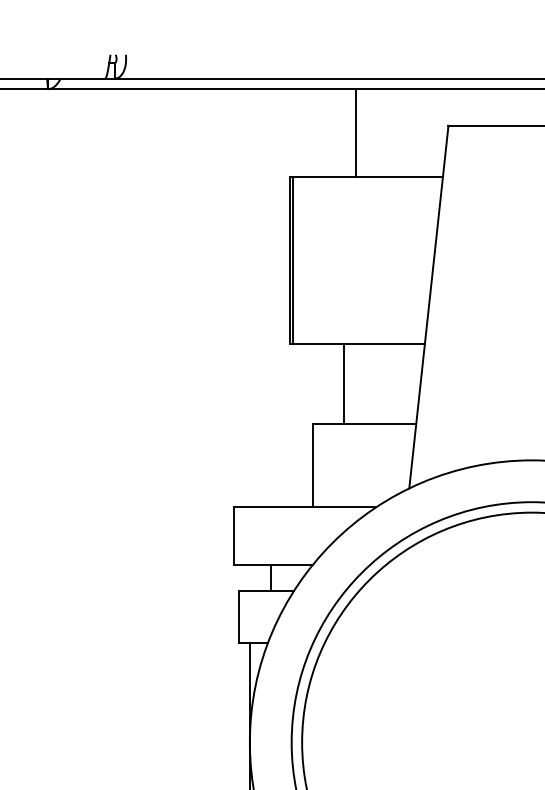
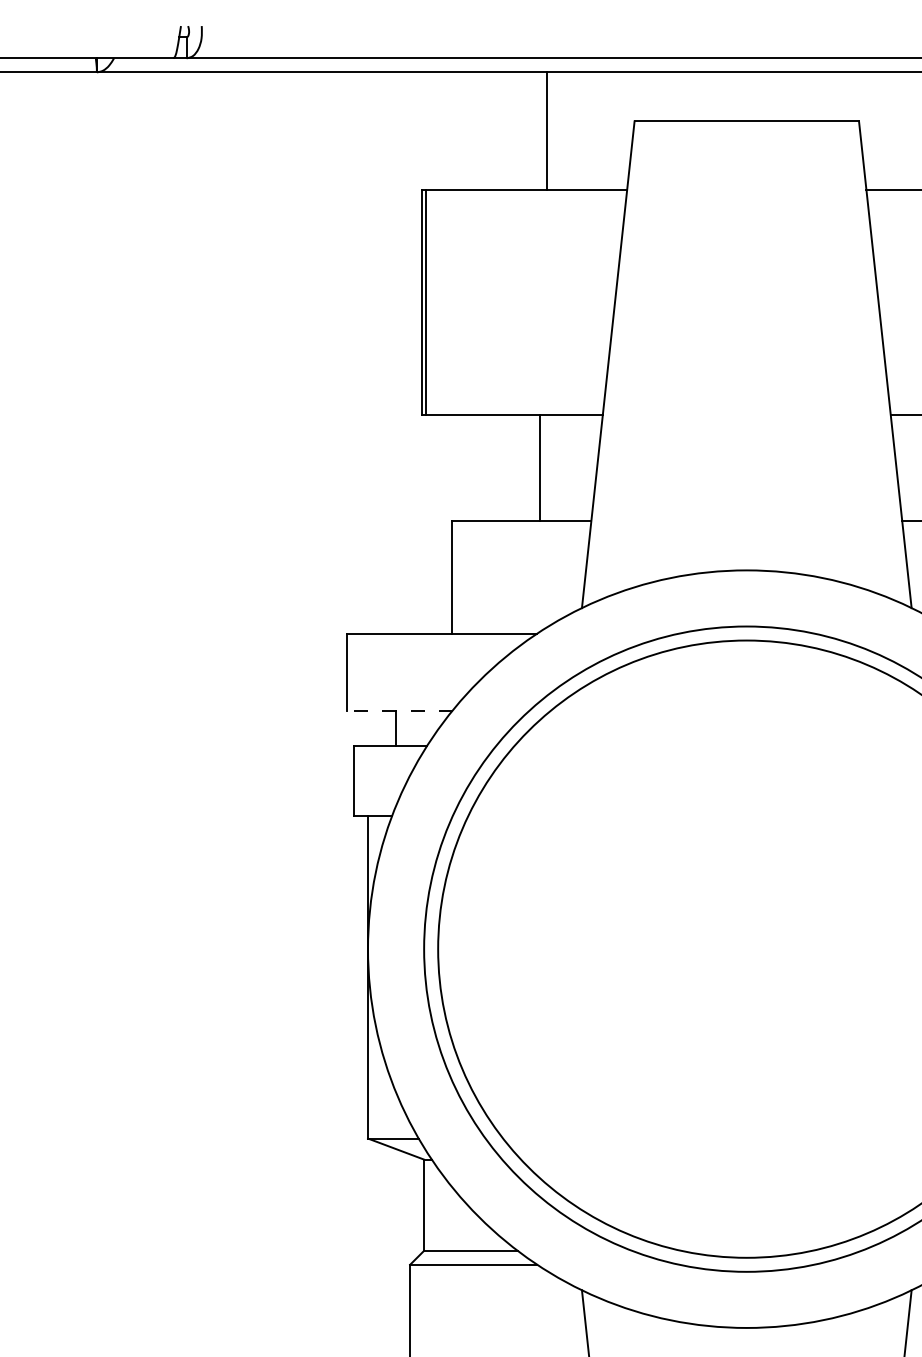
line: (356, 133) -> (547, 131), moved
line: (344, 383) -> (540, 467), moved
line: (273, 564) -> (399, 710), solid -> dashed

